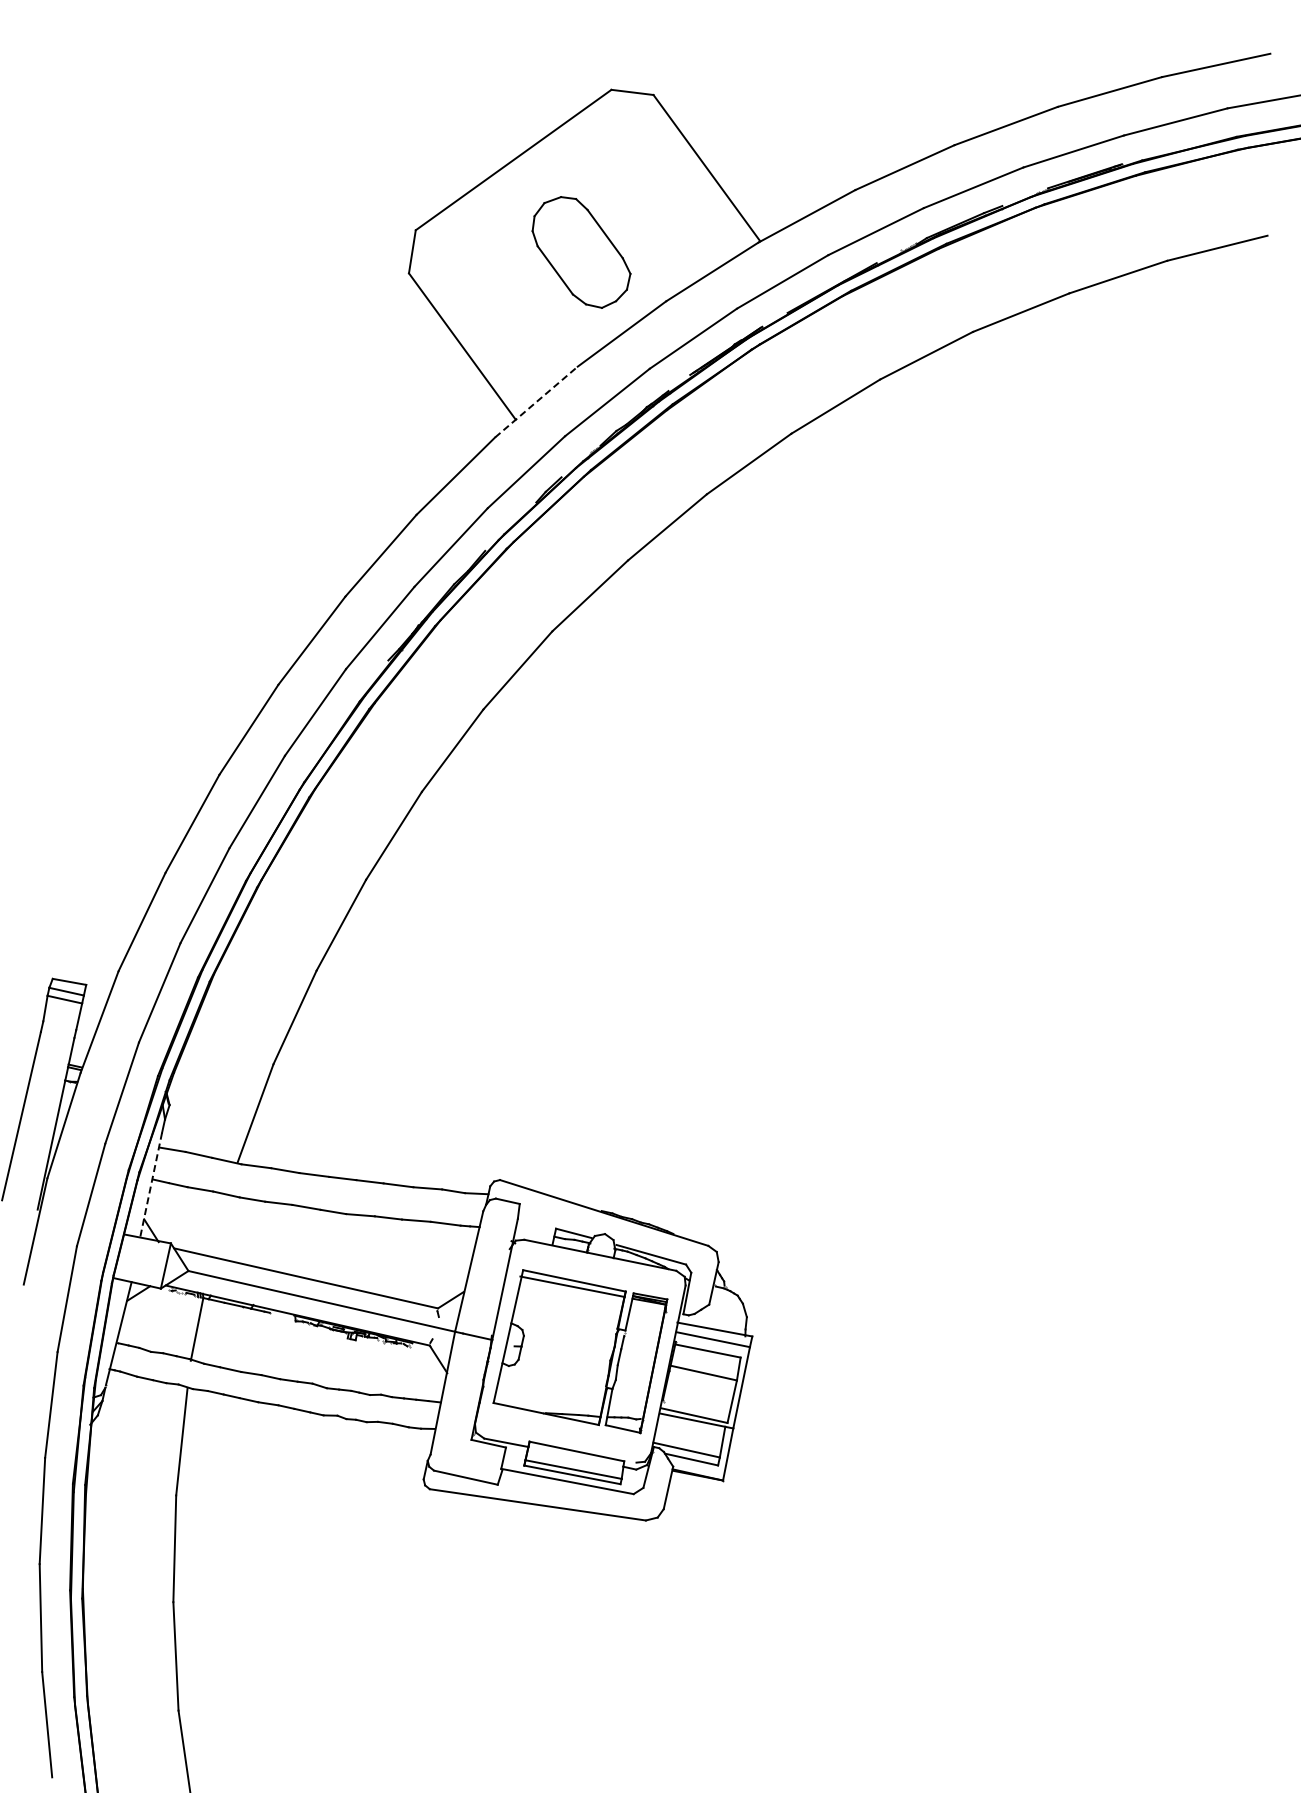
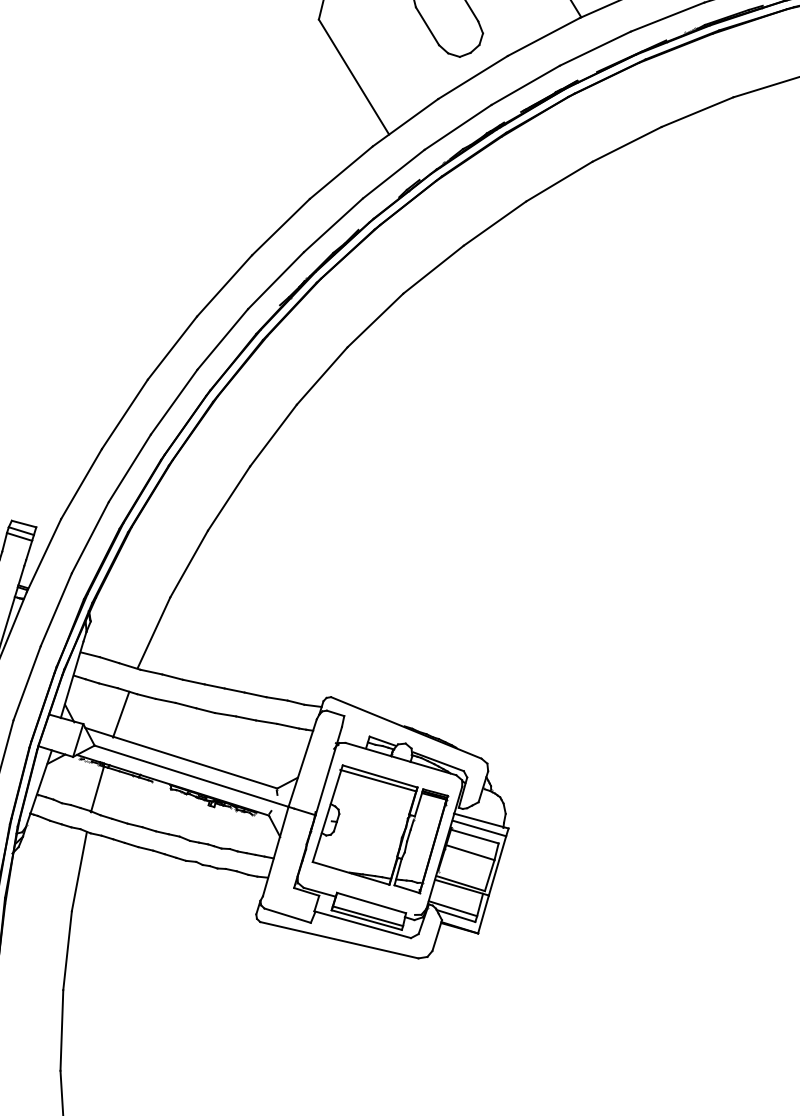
line: (536, 401) -> (405, 122), dashed -> solid
line: (151, 1185) -> (72, 679), dashed -> solid
line: (220, 1226) -> (121, 714), added

